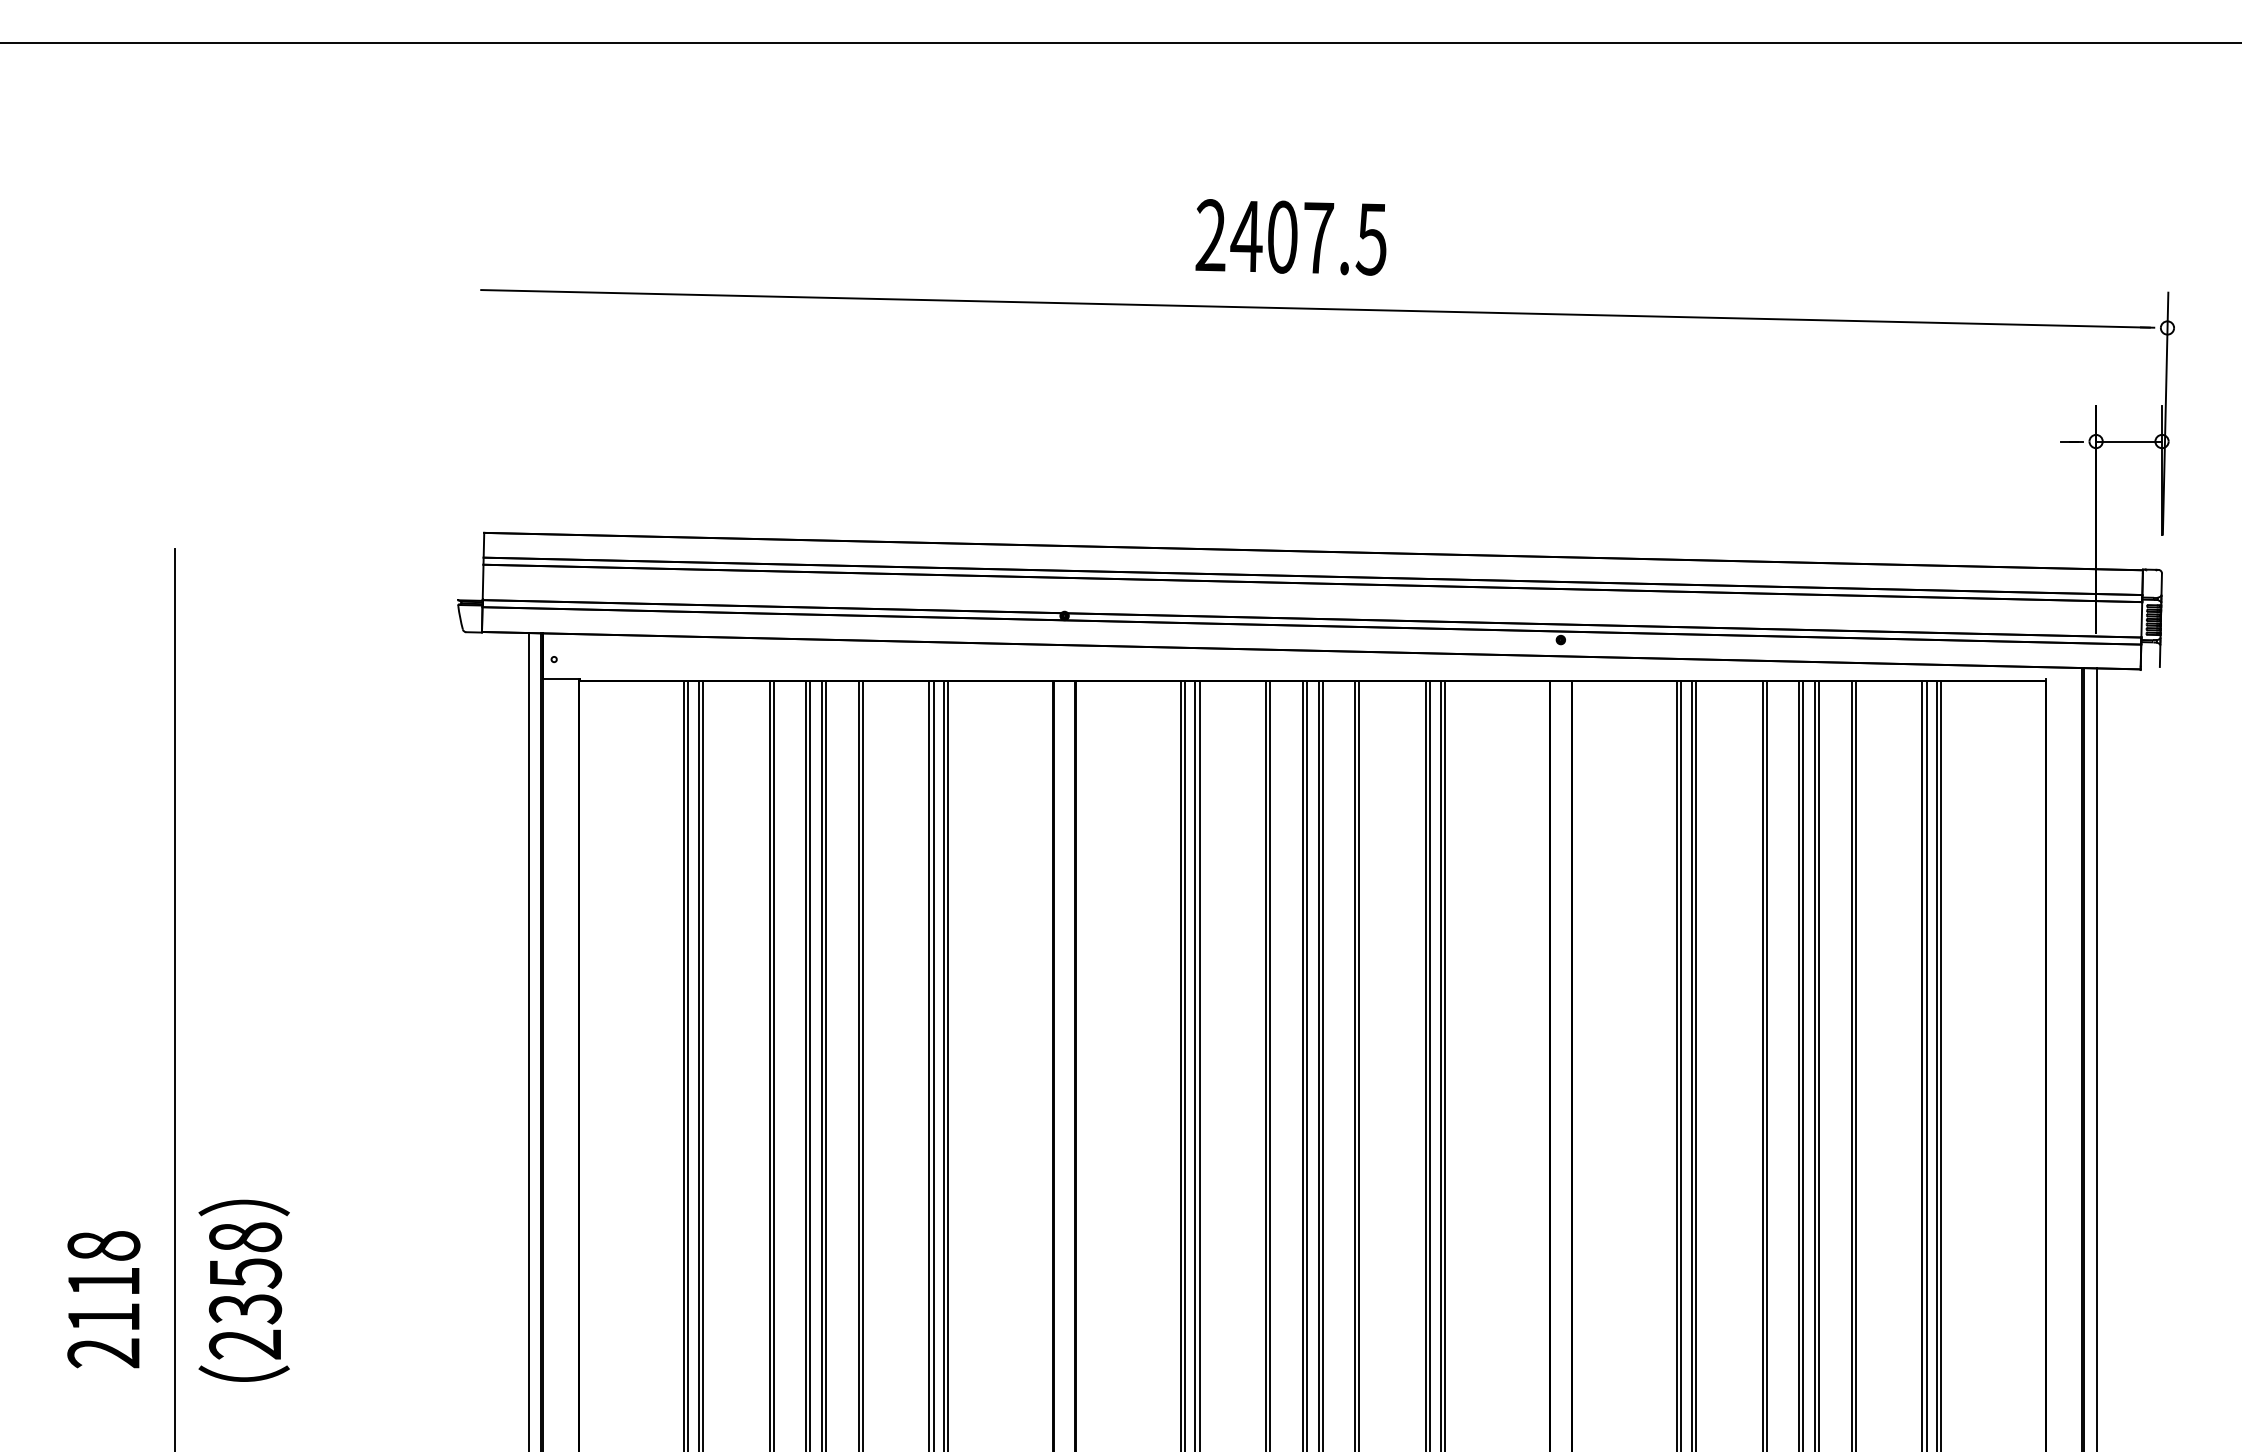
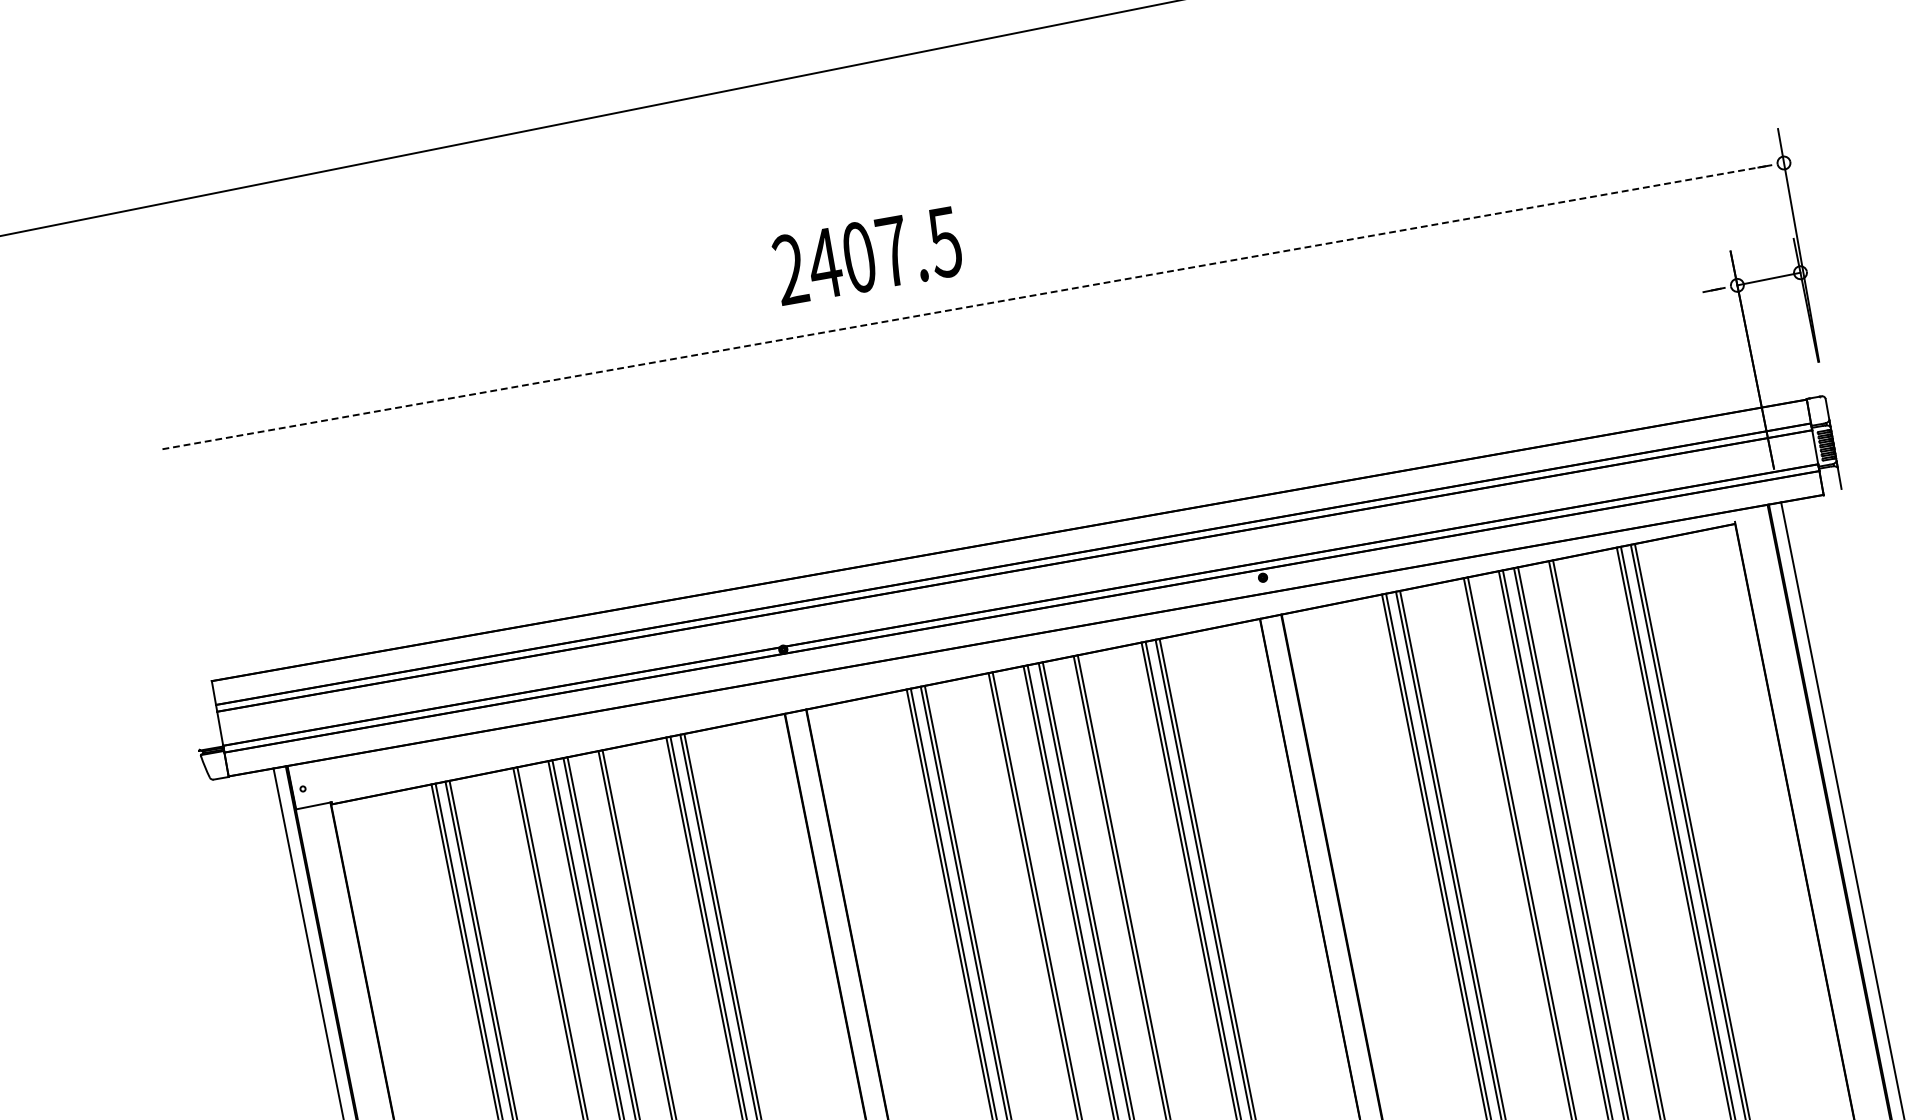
text: (1290, 237) -> (866, 256), moved
line: (1315, 308) -> (964, 307), solid -> dashed

